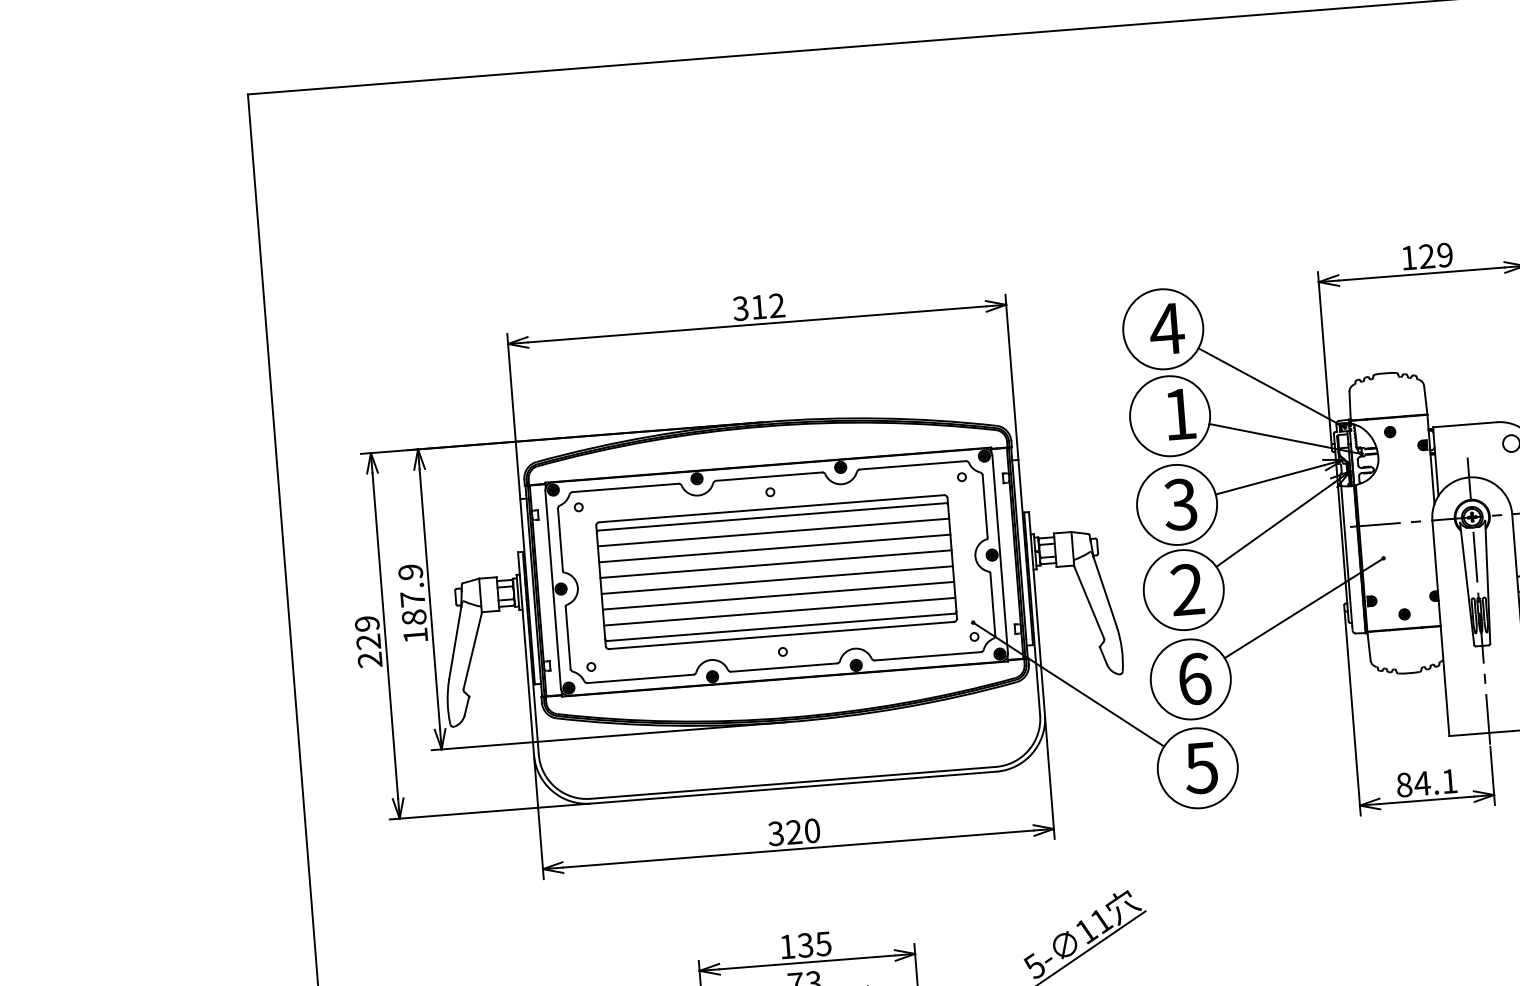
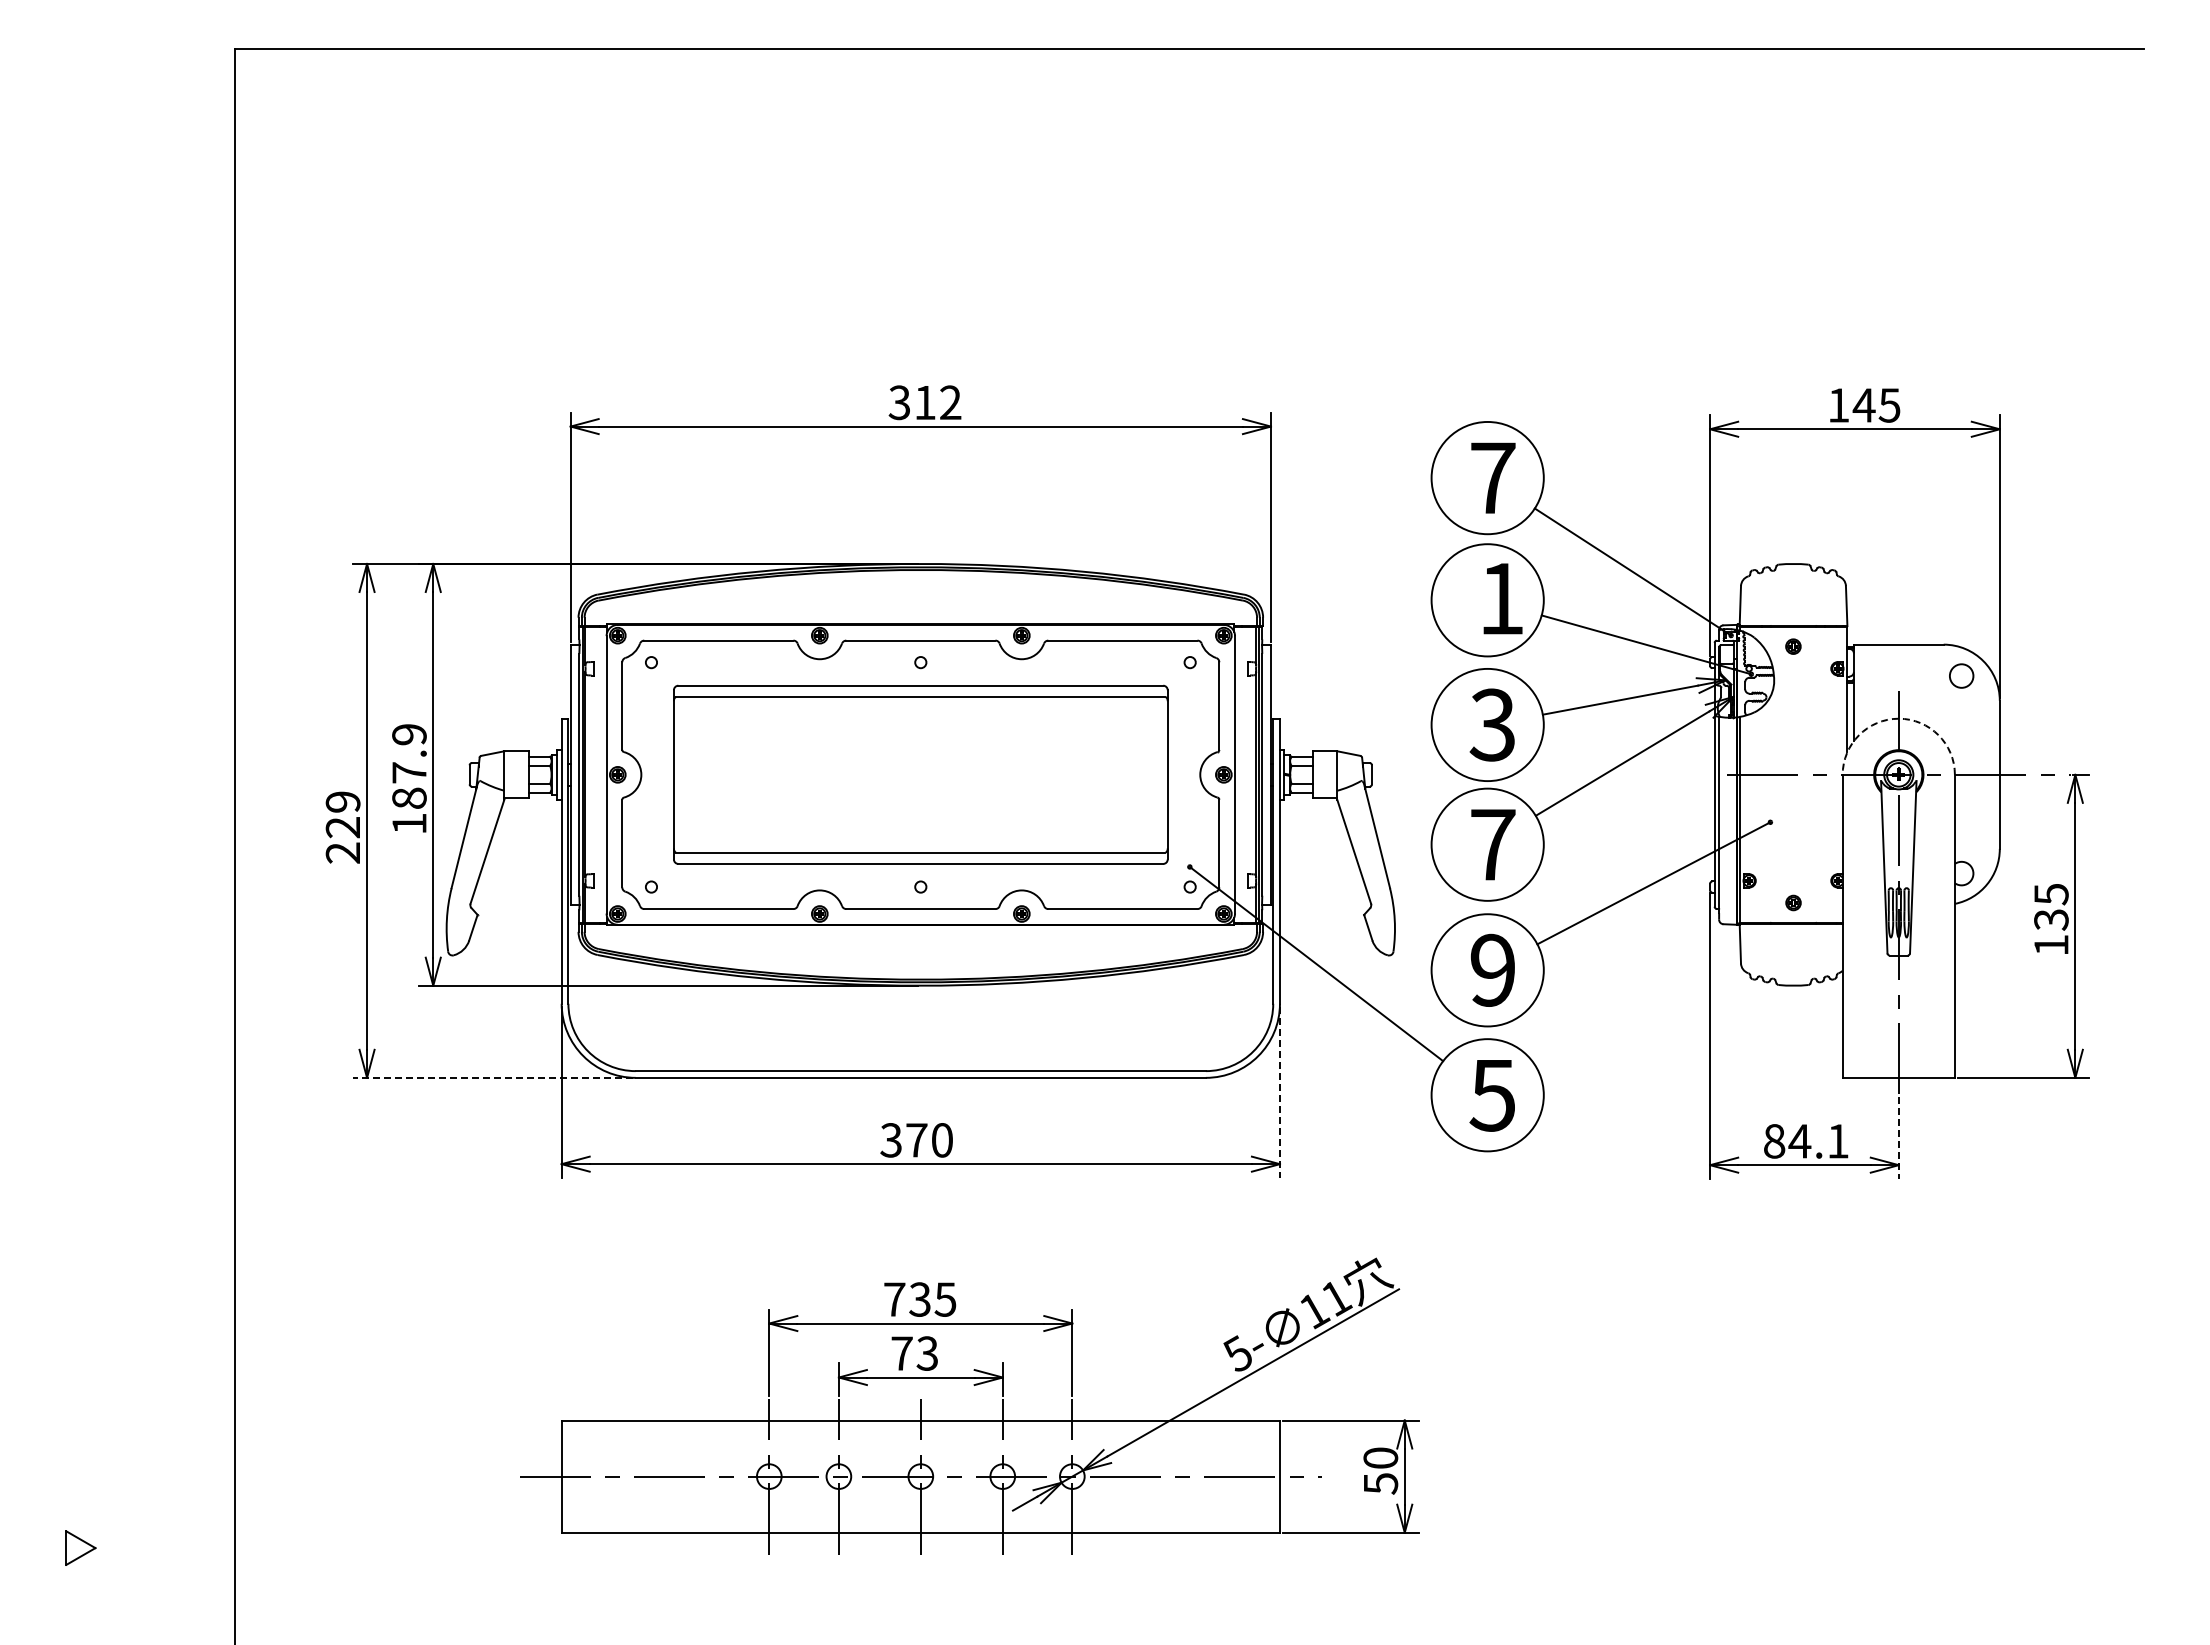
text: (1435, 255) -> (1876, 405), 129 -> 145
text: (1166, 328) -> (1492, 477), 4 -> 7
arc: (1468, 477) -> (1898, 718), solid -> dashed
line: (773, 532) -> (920, 719), removed
line: (774, 548) -> (920, 741), removed
line: (775, 564) -> (920, 763), removed
line: (777, 580) -> (920, 786), removed
text: (1187, 589) -> (1492, 844), 2 -> 7
line: (778, 596) -> (920, 808), removed
line: (779, 611) -> (920, 830), removed
text: (1194, 678) -> (1492, 969), 6 -> 9
line: (1492, 776) -> (1898, 1138), solid -> dashed
line: (1049, 777) -> (1279, 1092), solid -> dashed
line: (489, 811) -> (493, 1077), solid -> dashed
text: (794, 832) -> (916, 1140), 320 -> 370
text: (787, 946) -> (894, 1299), 135 -> 735

